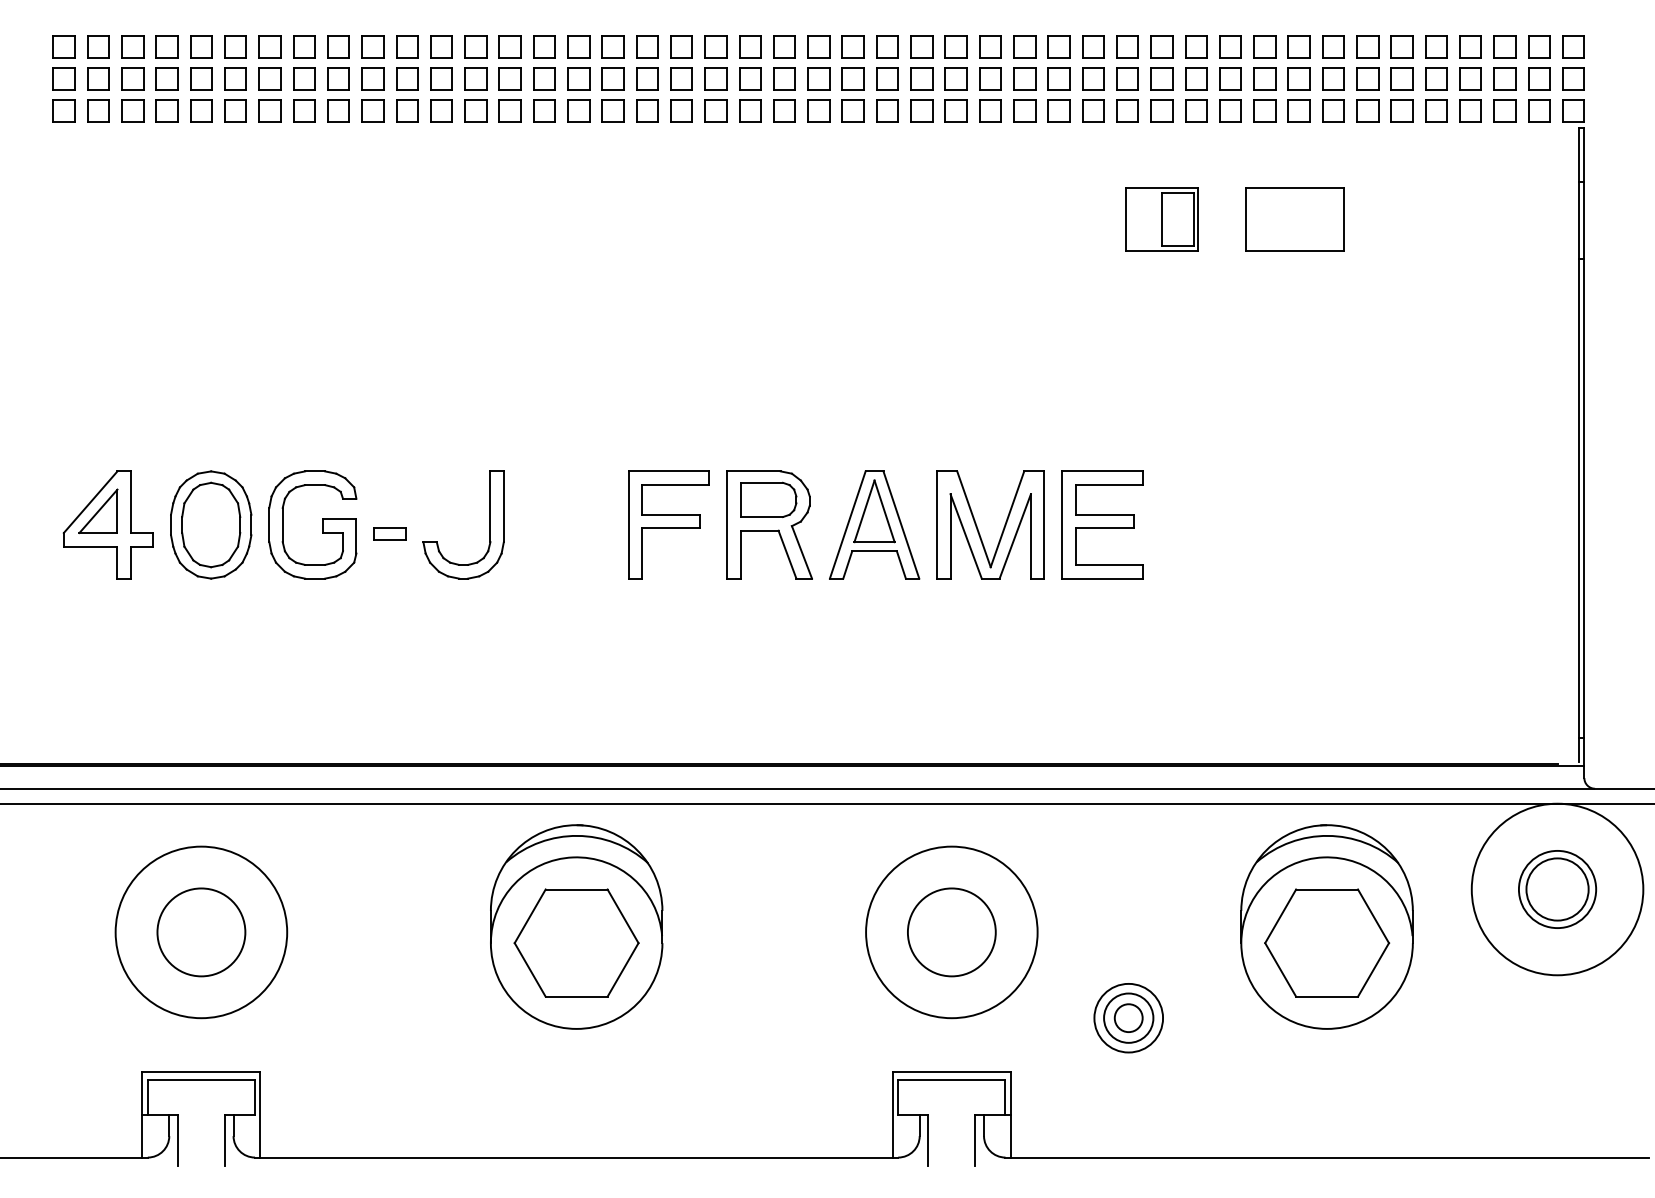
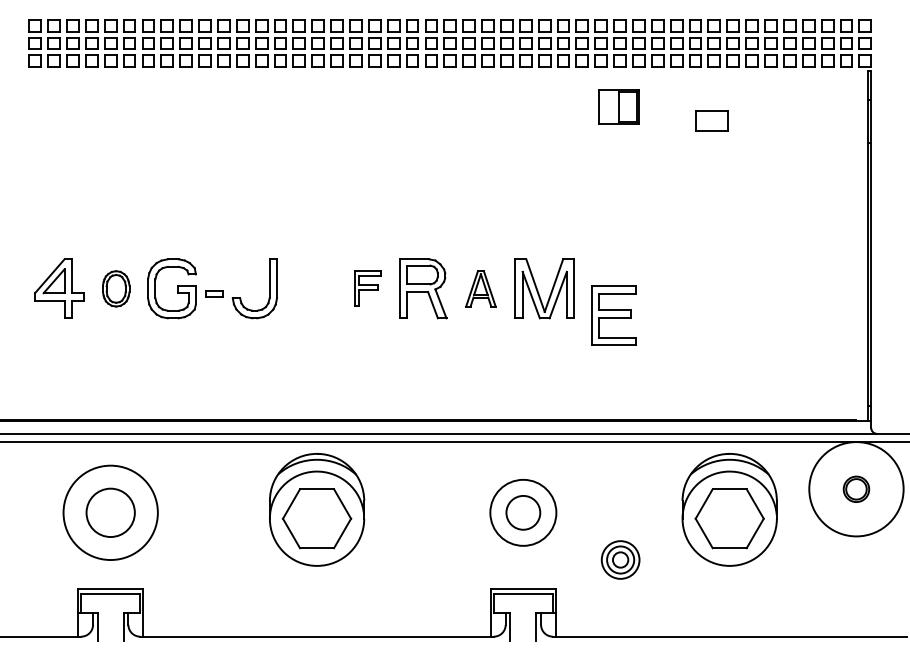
part: (1161, 218) -> (618, 106), moved
part: (1293, 218) -> (711, 120), size x0.6
part: (211, 524) -> (116, 288), size x0.6
part: (668, 524) -> (367, 288), size x0.6
part: (873, 524) -> (480, 288), size x0.6
part: (1101, 524) -> (613, 315), moved
part: (1557, 889) -> (856, 489), size x0.6
circle: (952, 931) -> (523, 512), size x0.7
circle: (952, 931) -> (523, 512), size x0.7

